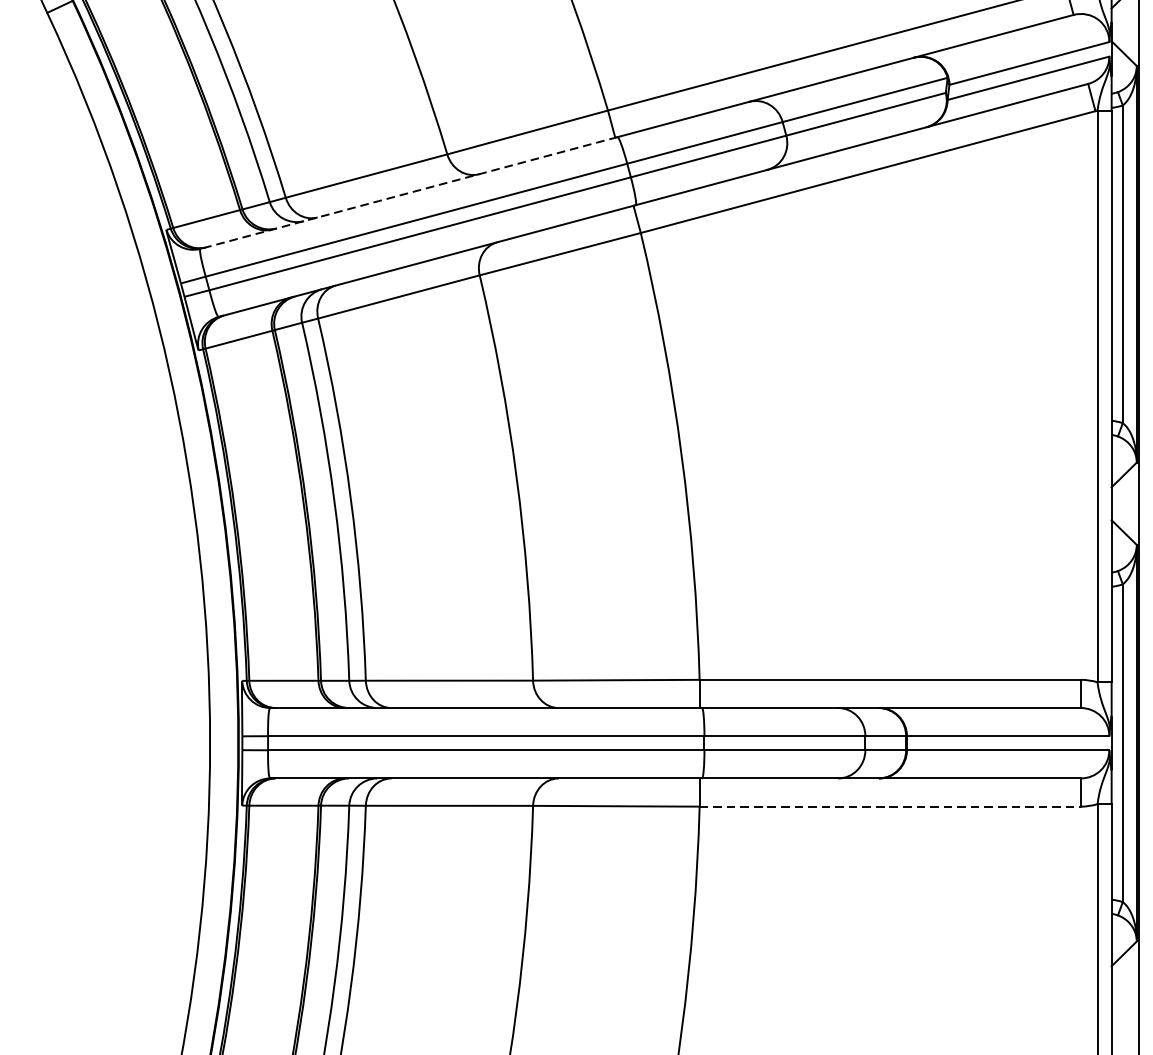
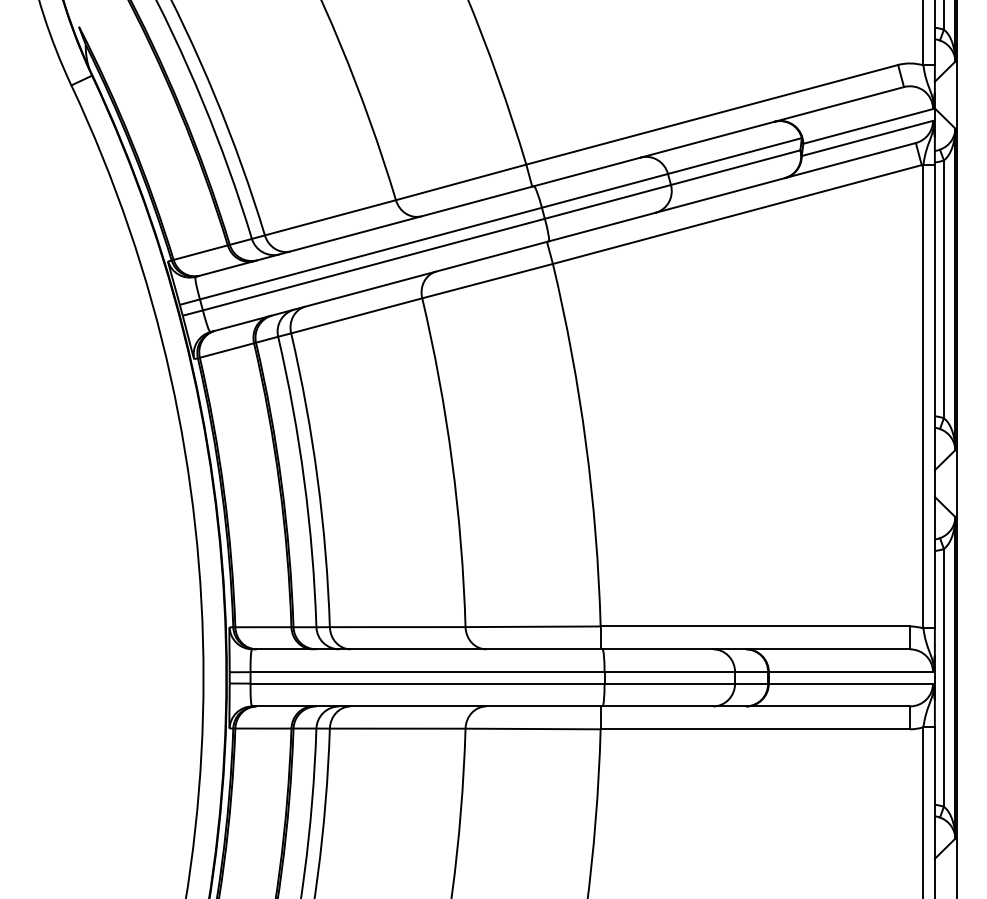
line: (408, 192) -> (364, 231), dashed -> solid
line: (890, 806) -> (755, 729), dashed -> solid

